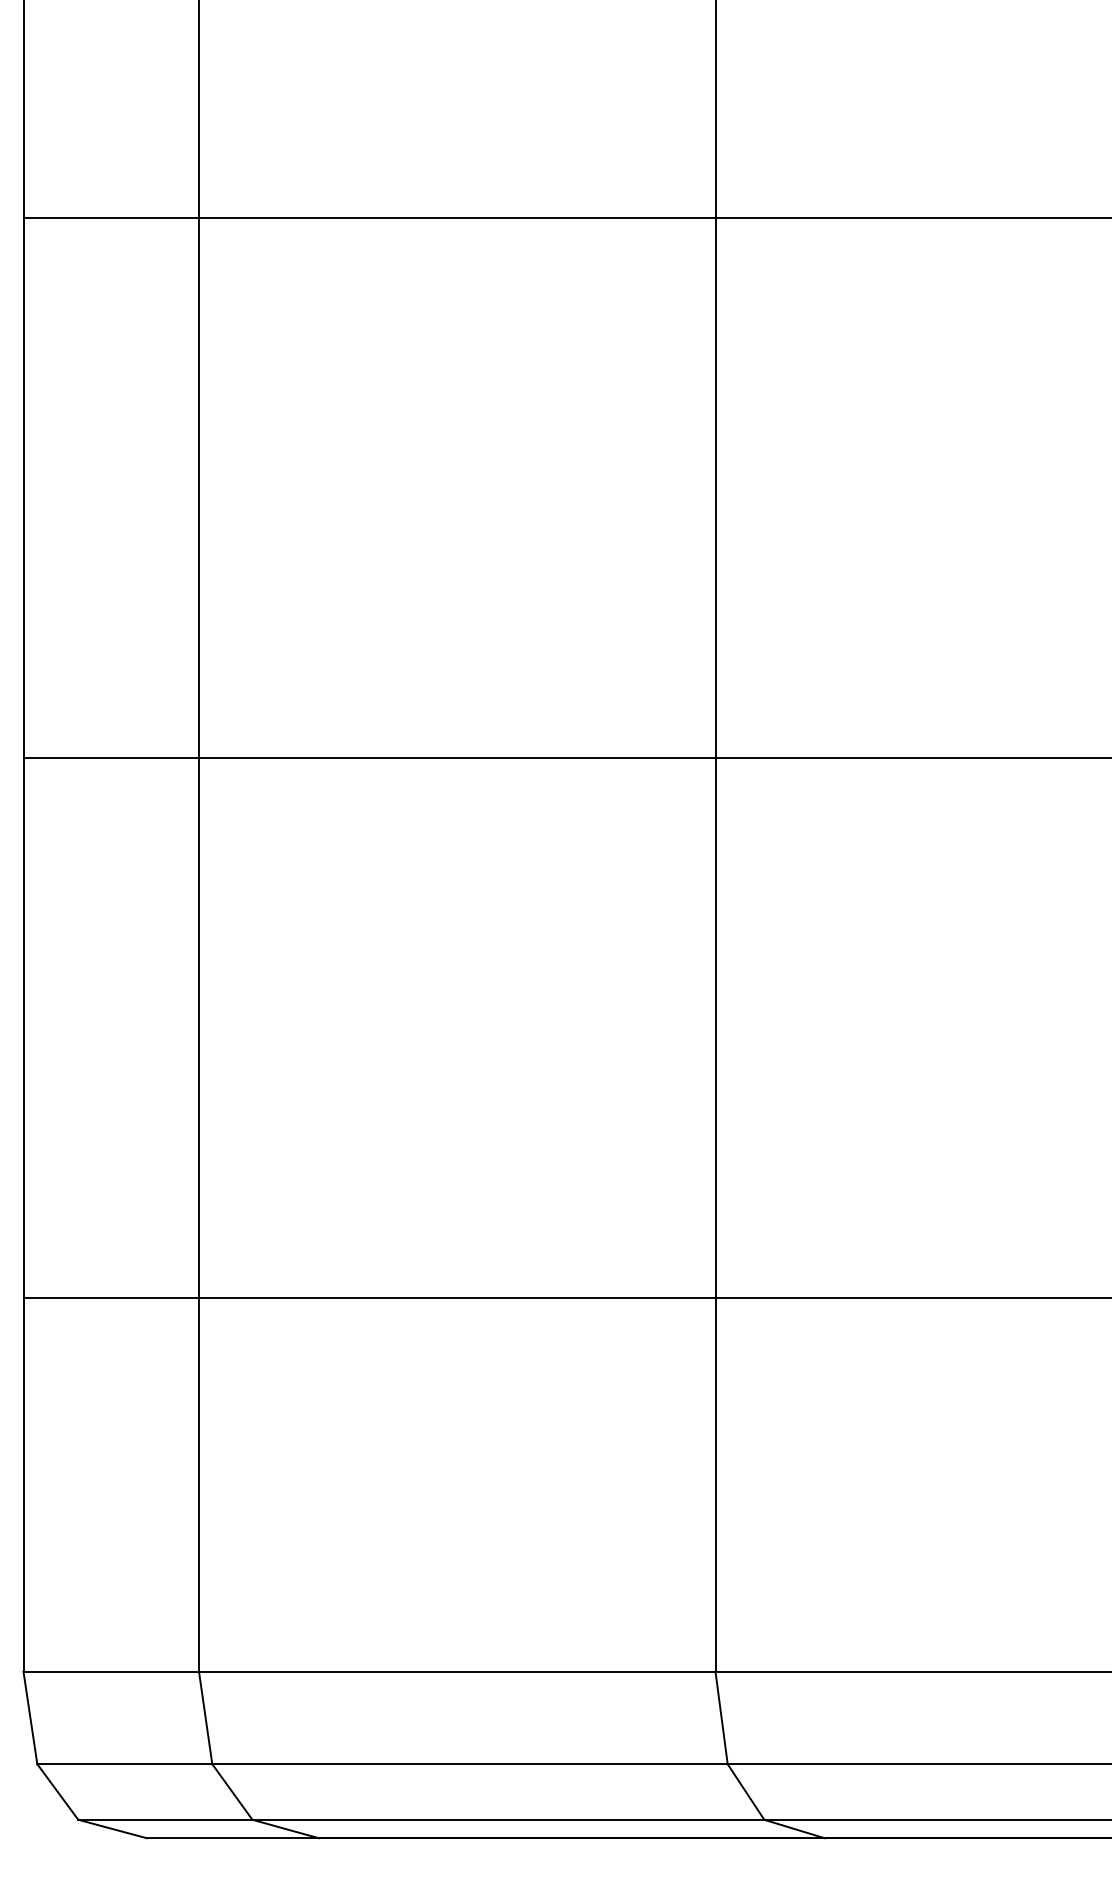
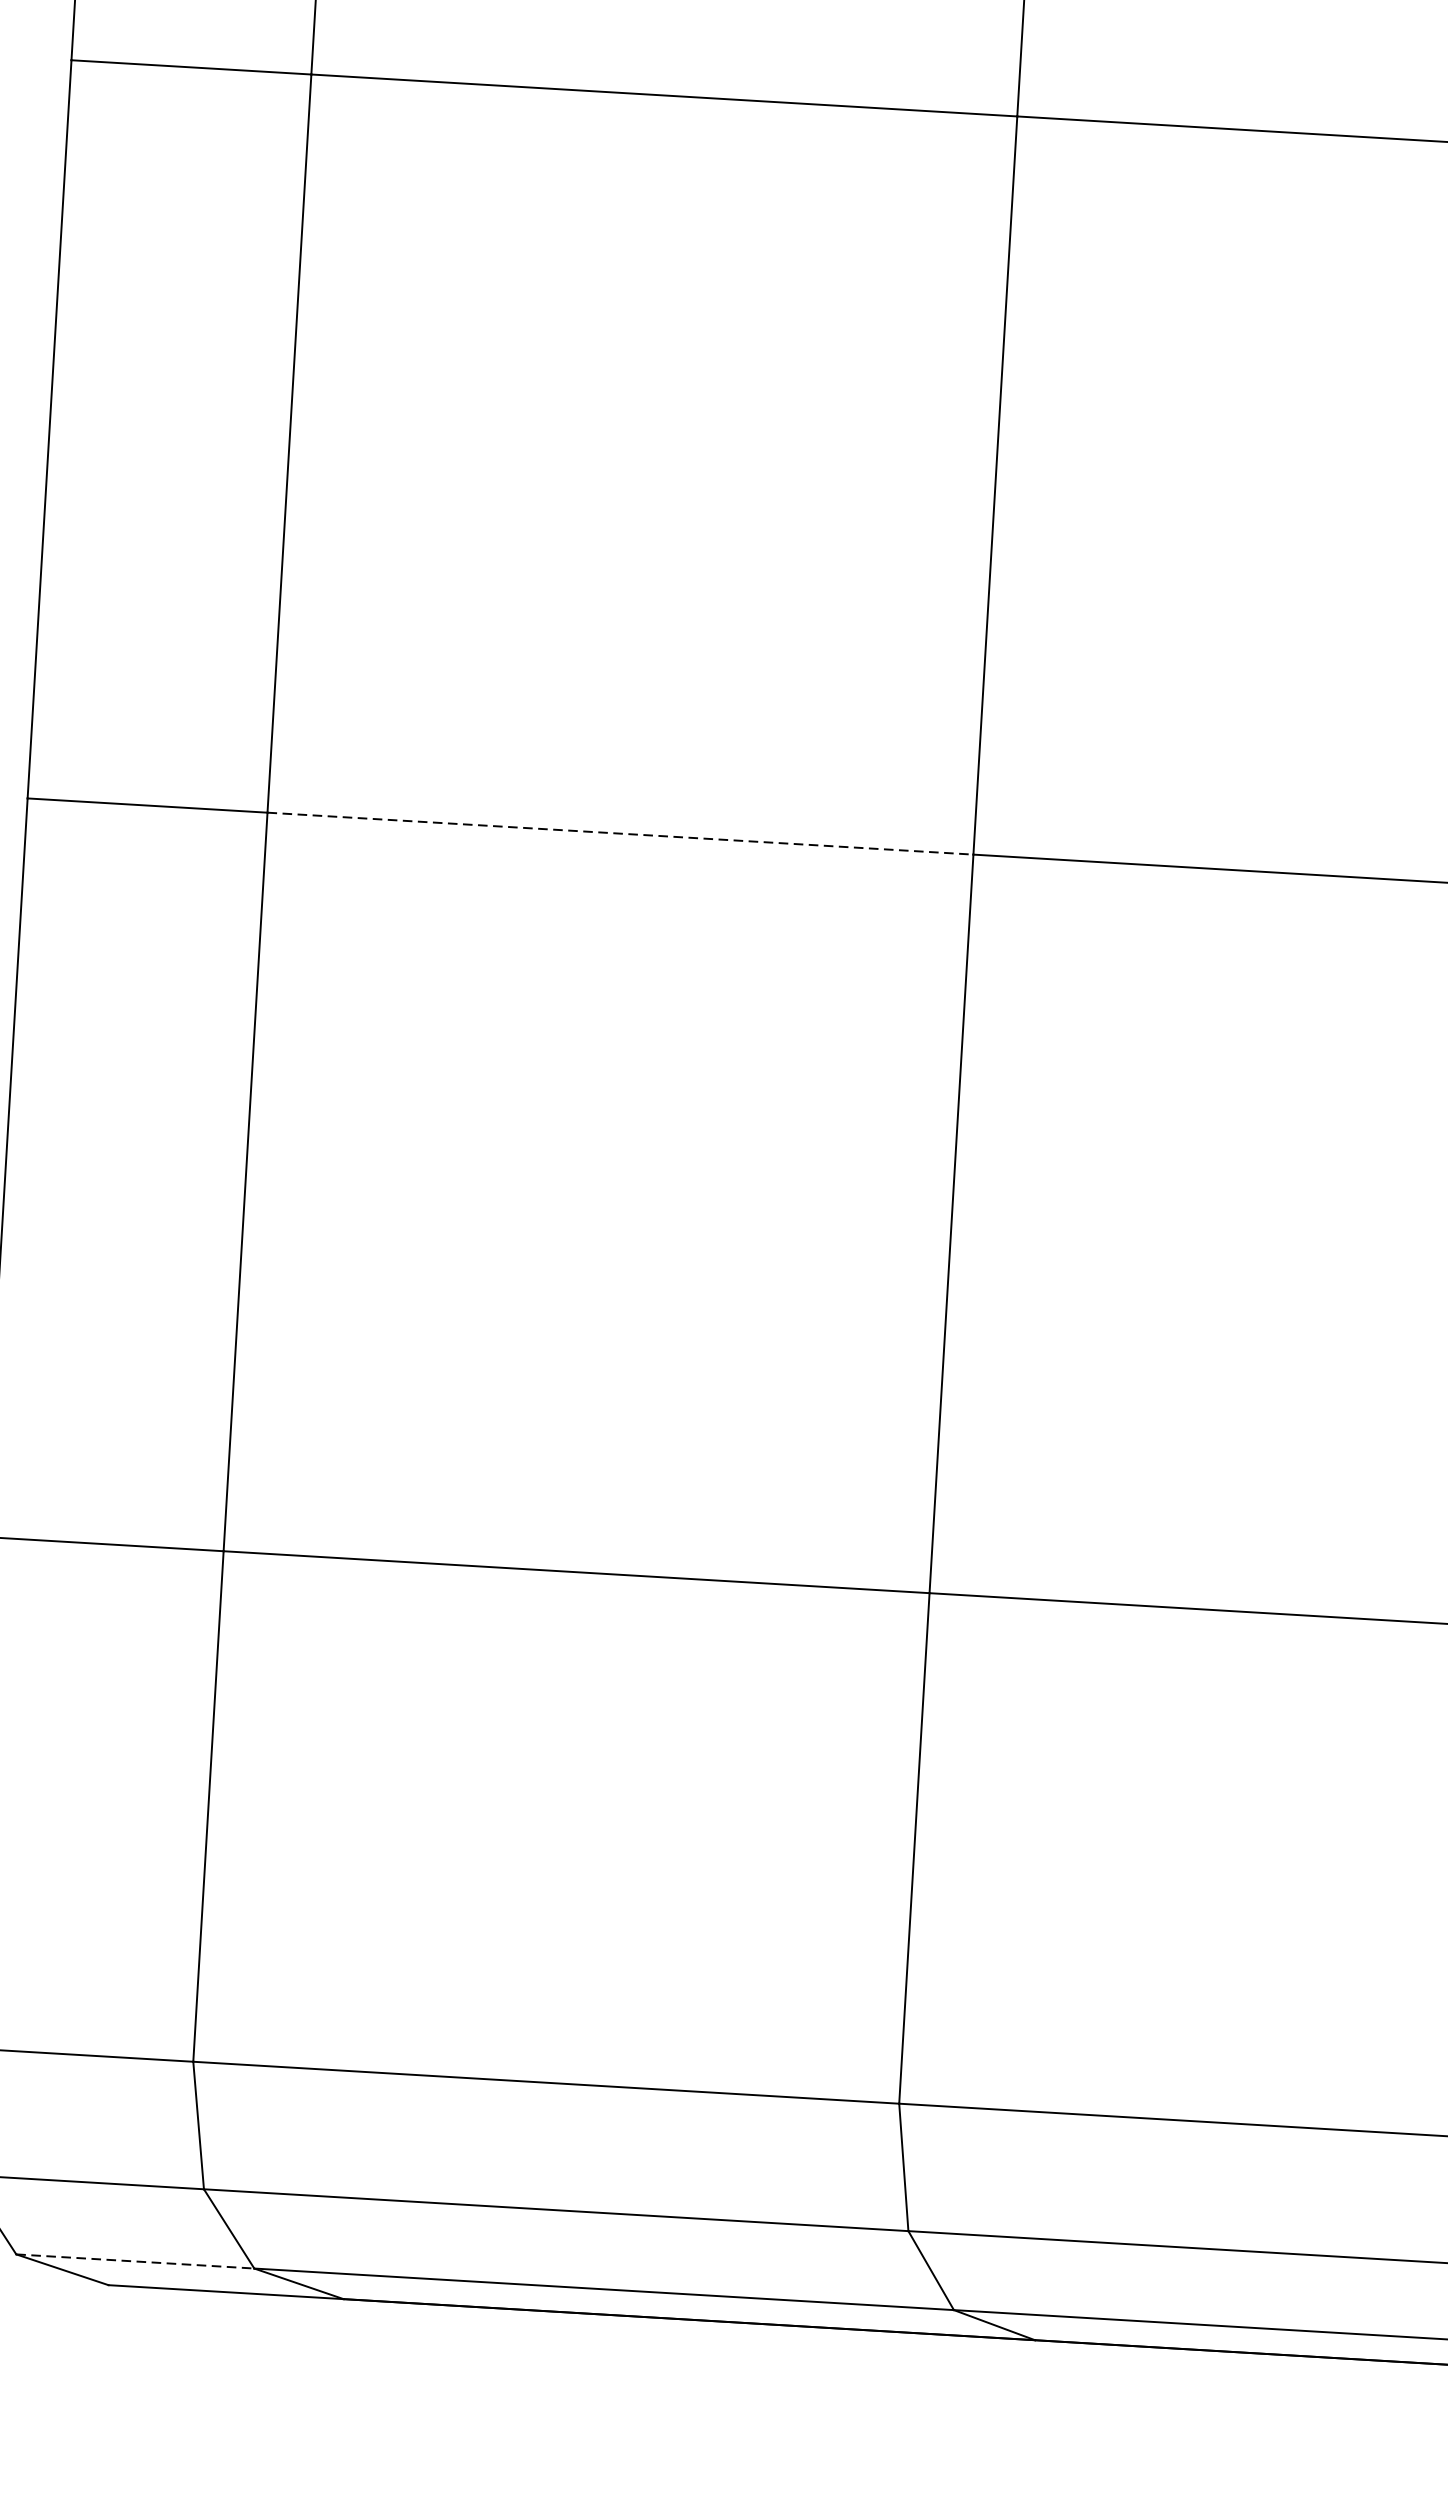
line: (457, 757) -> (620, 833), solid -> dashed
line: (165, 1819) -> (135, 2261), solid -> dashed

